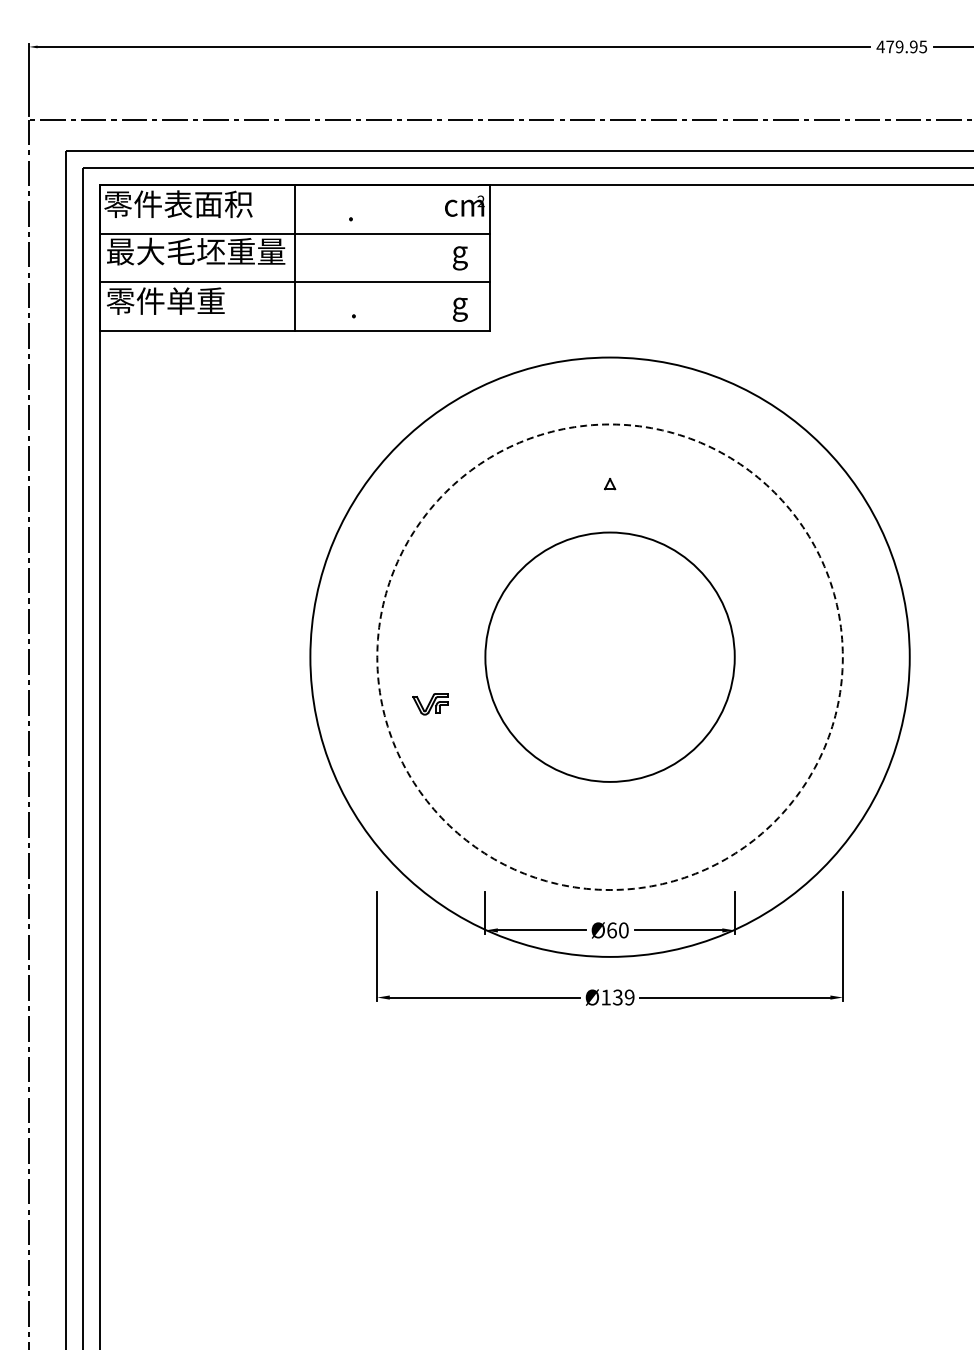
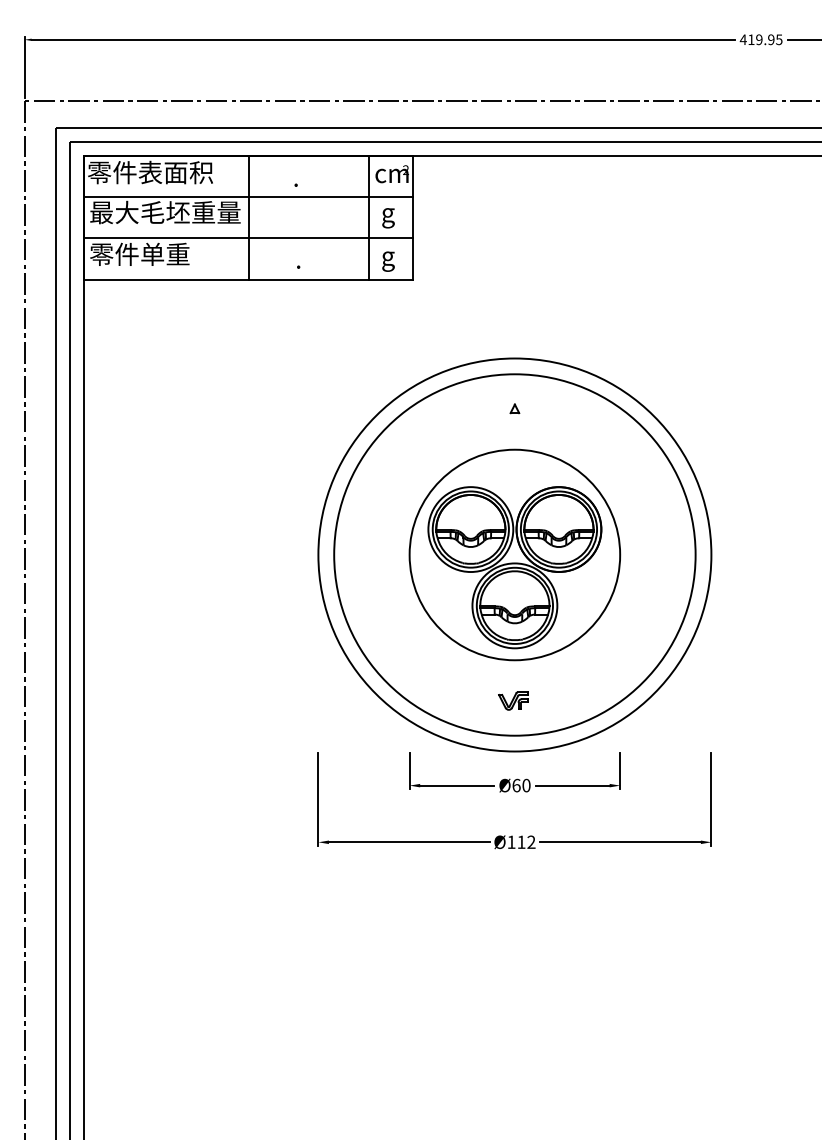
text: (890, 46) -> (751, 39), 479.95 -> 419.95
line: (436, 257) -> (368, 217), added
circle: (609, 657) -> (514, 555), dashed -> solid
circle: (610, 657) -> (515, 555), size x0.71
part: (609, 671) -> (514, 567), added
part: (430, 704) -> (513, 701), moved
text: (623, 997) -> (526, 842), 139 -> 112

